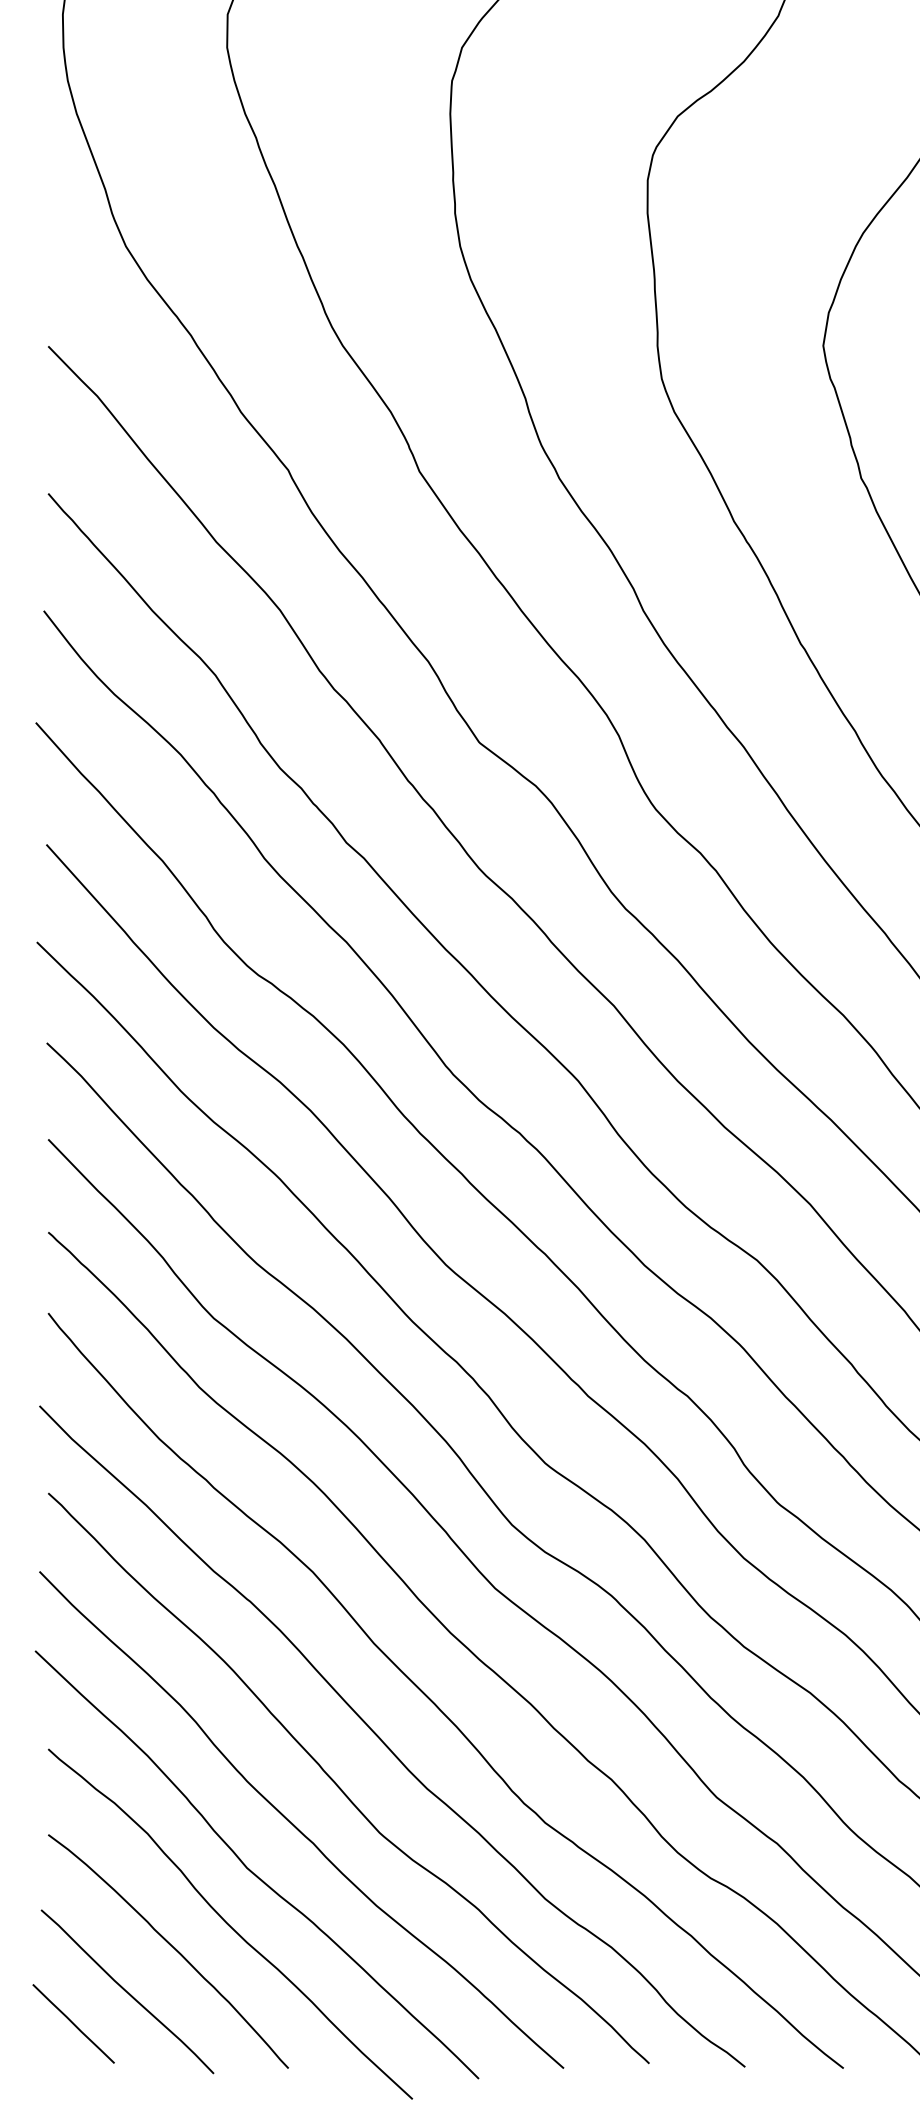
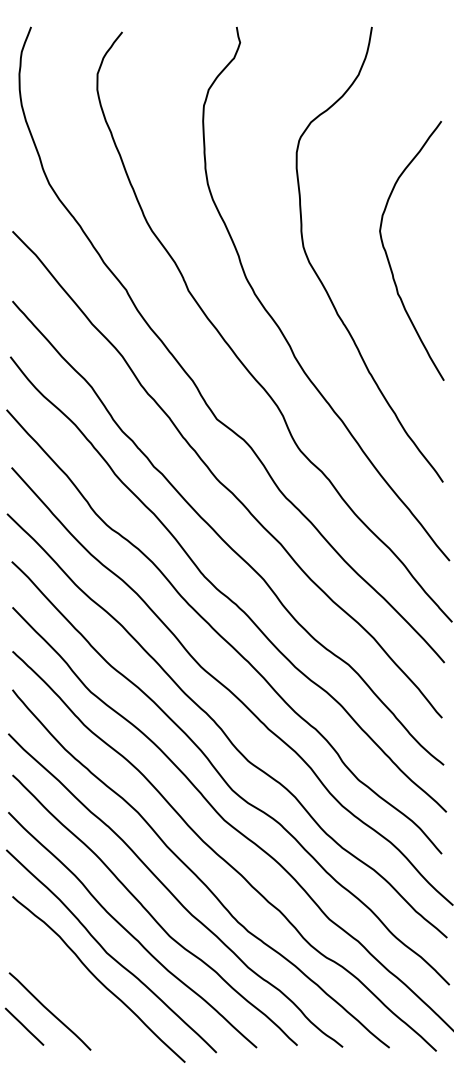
curve: (170, 1947) -> (70, 990), removed

